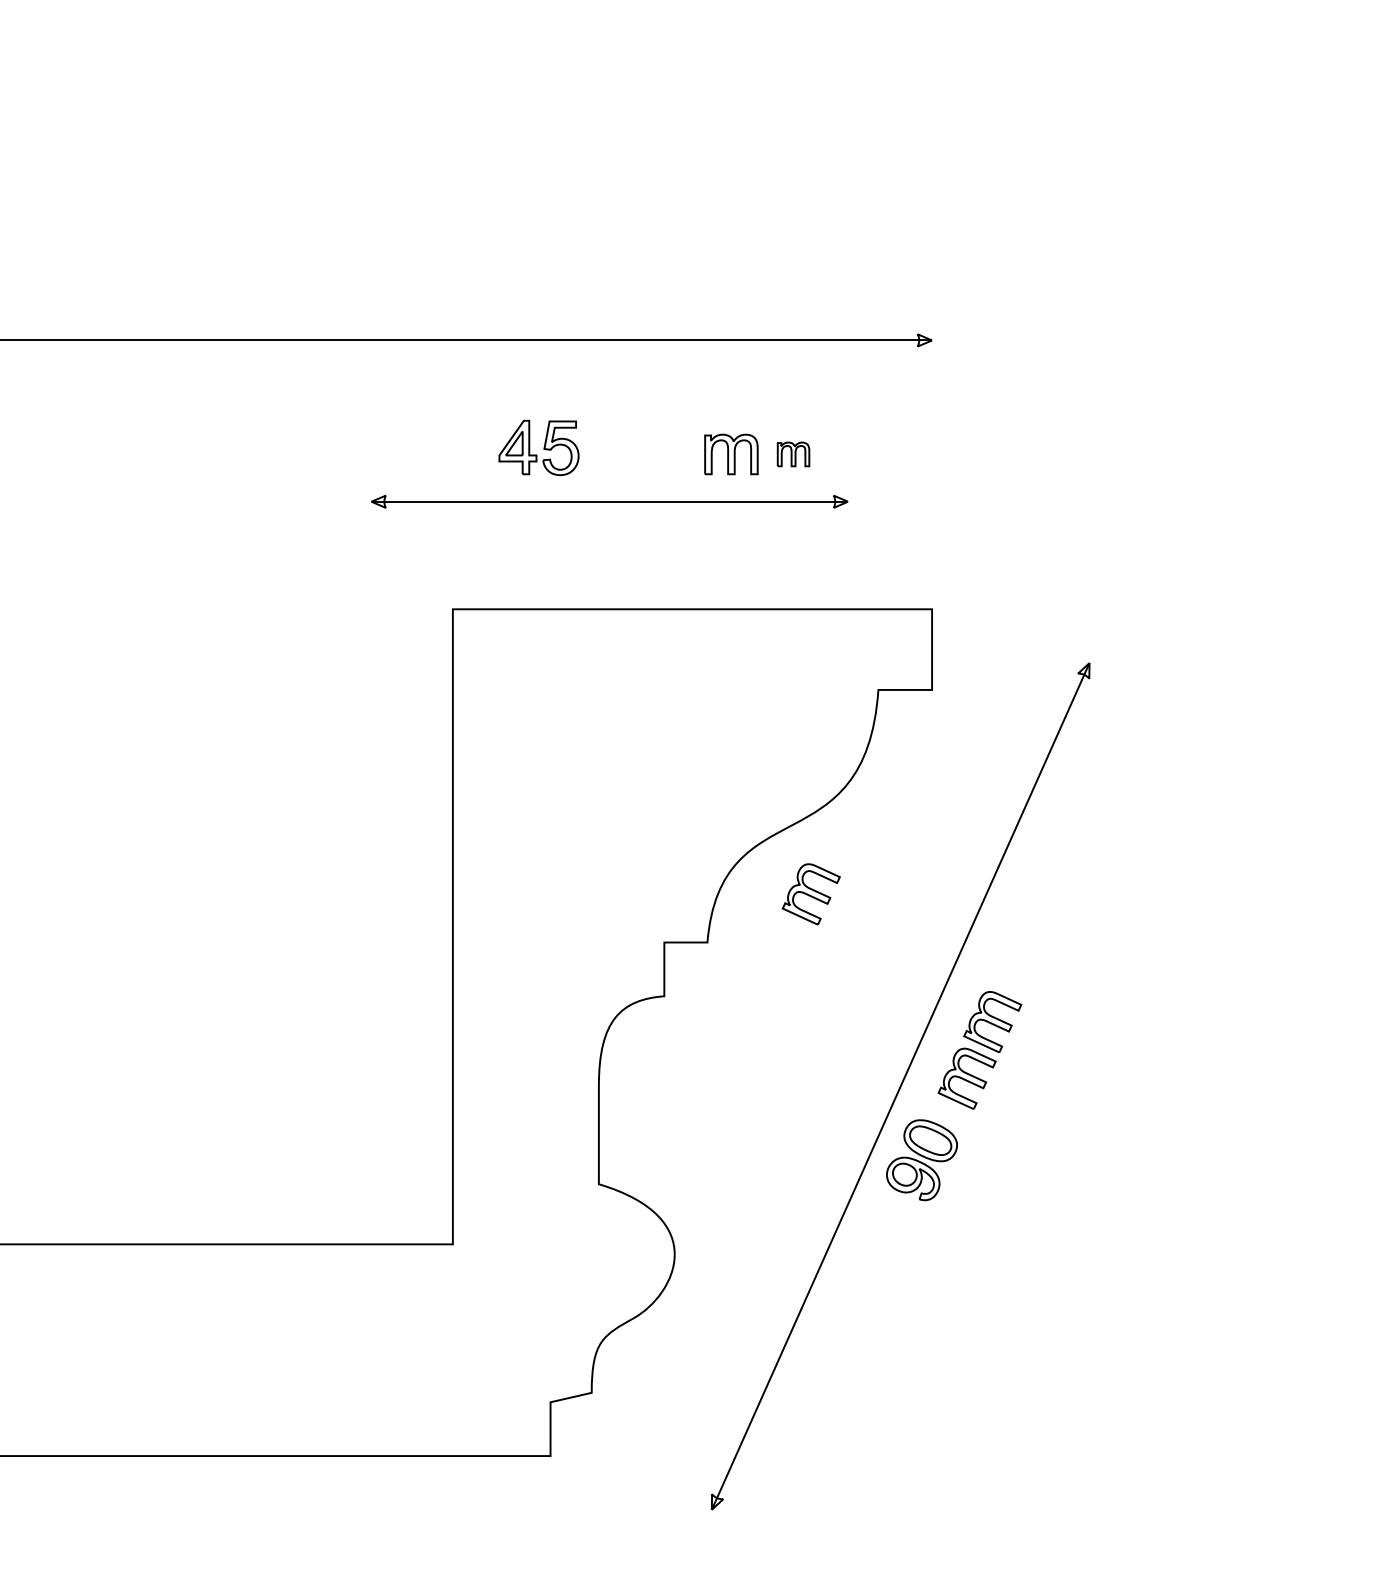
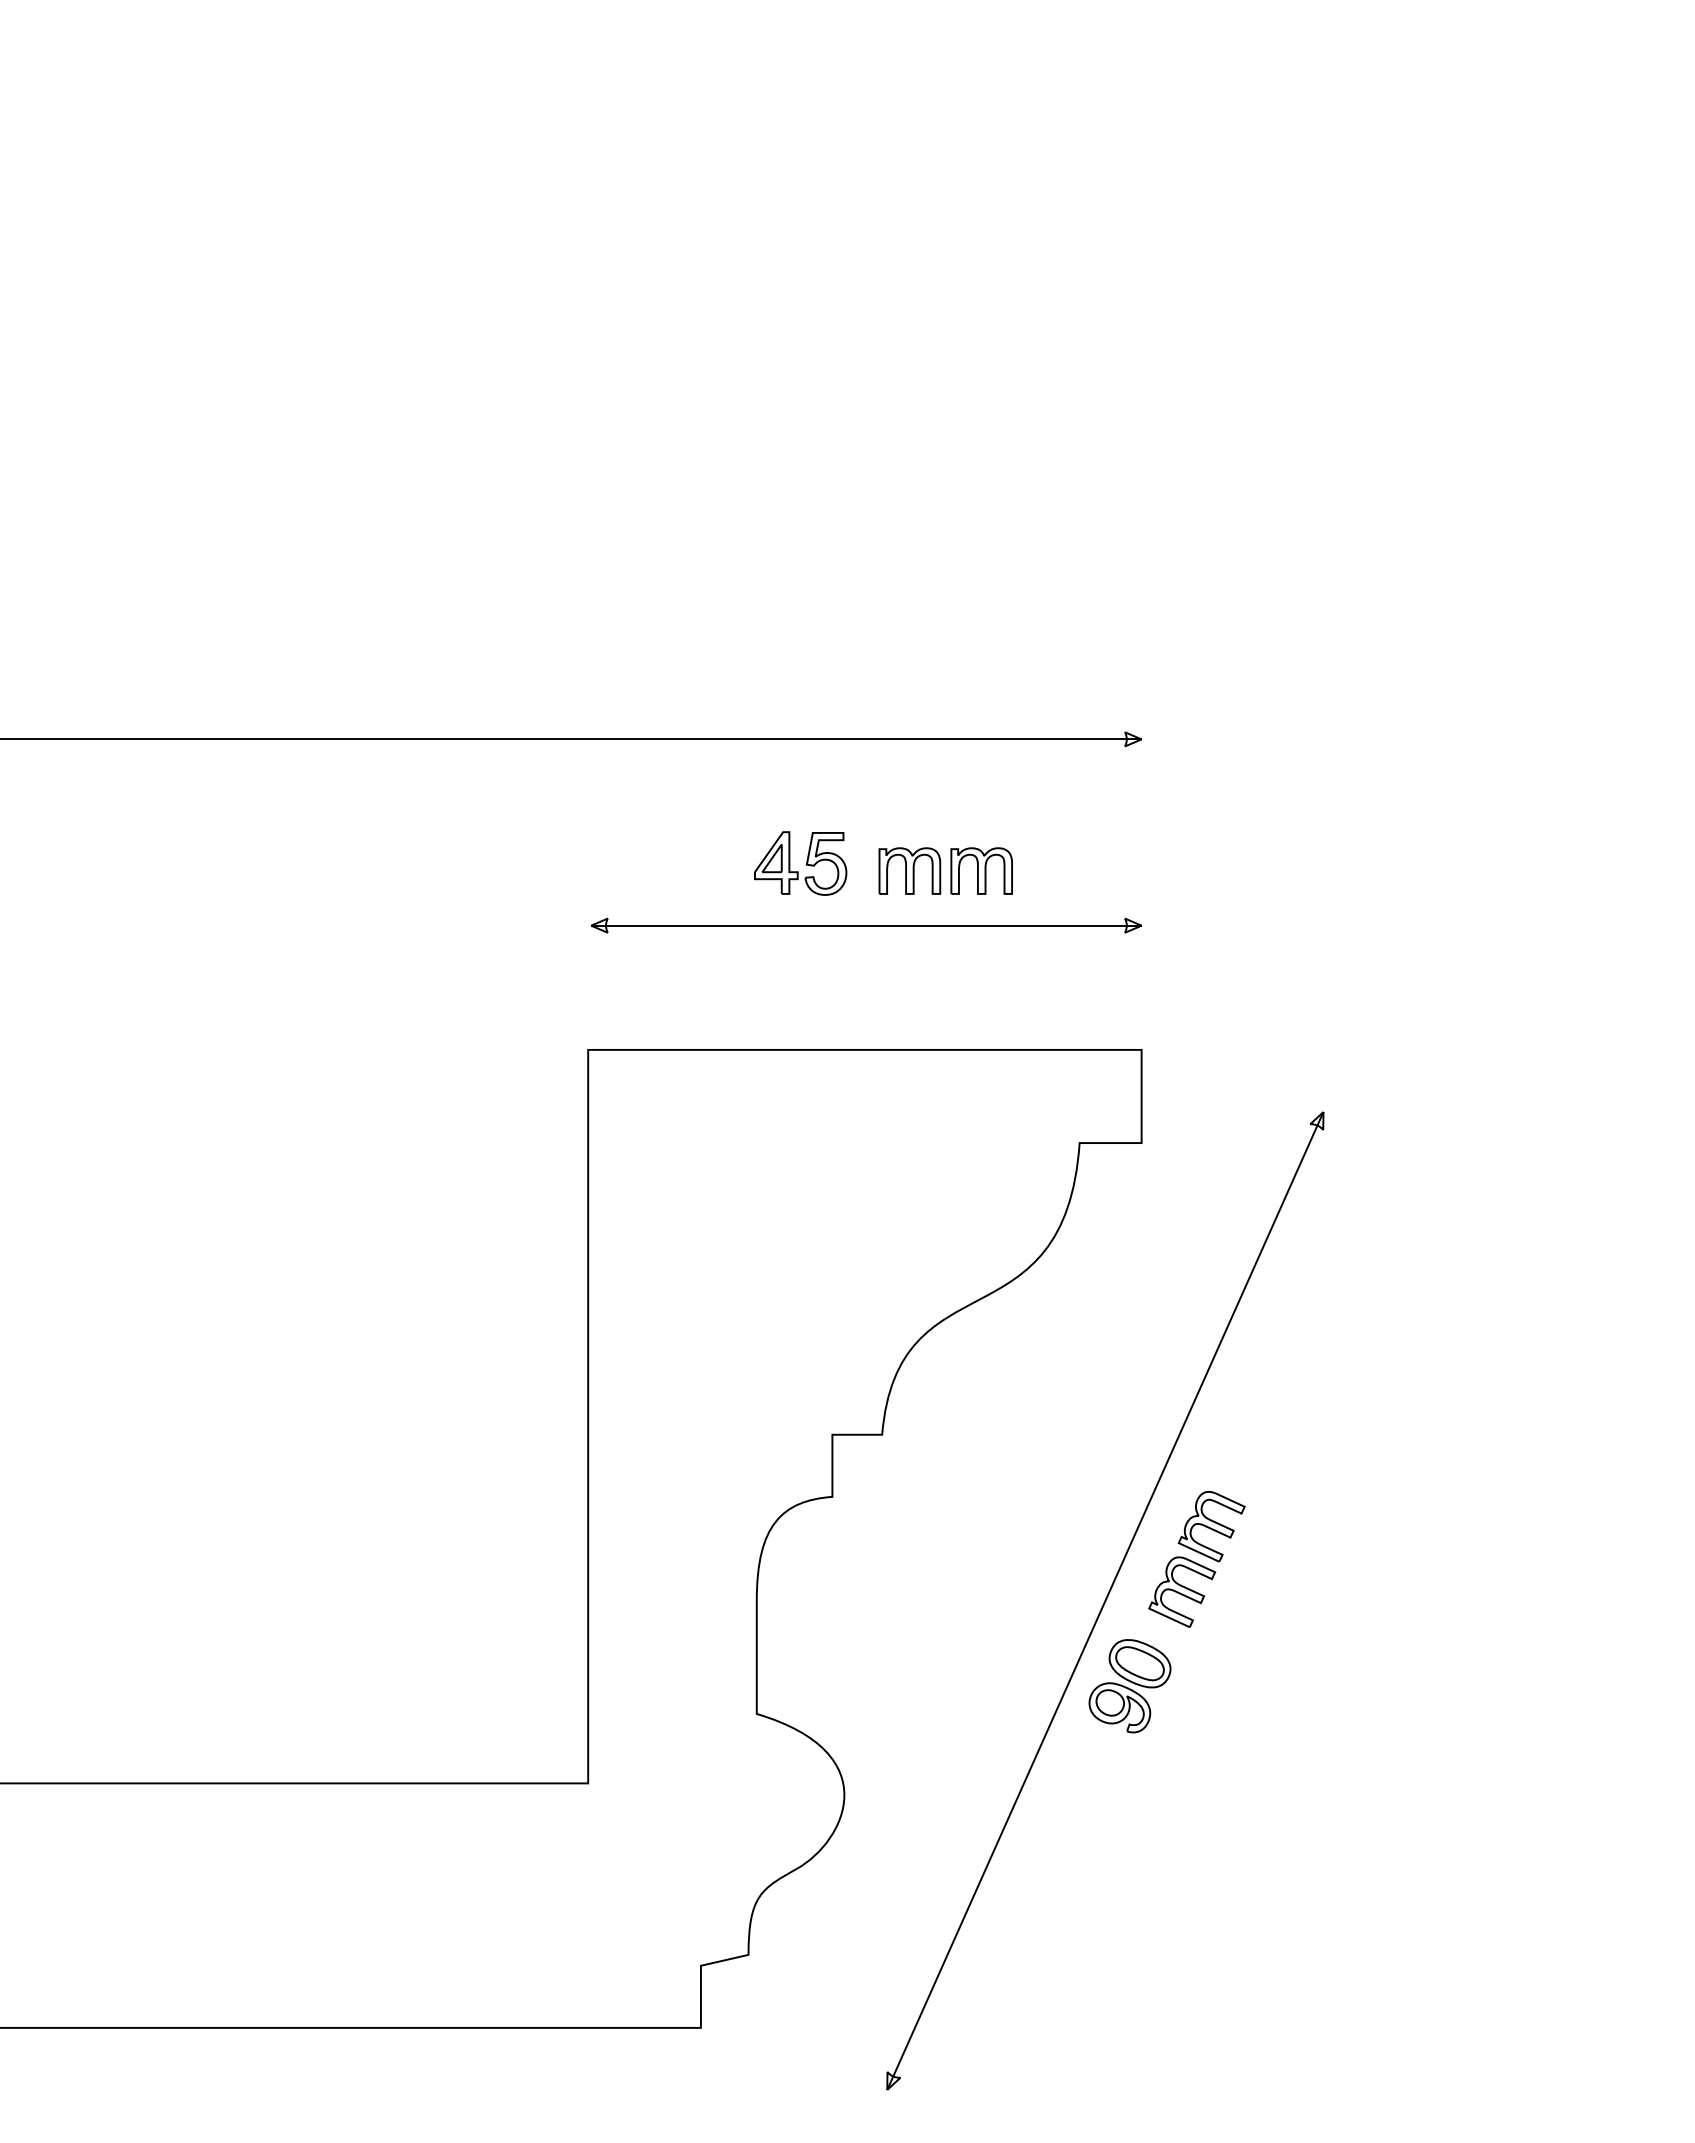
part: (538, 447) -> (800, 863), moved
part: (793, 453) -> (981, 870), size x1.67
part: (609, 501) -> (866, 925), moved
part: (811, 893) -> (1002, 1378), removed

